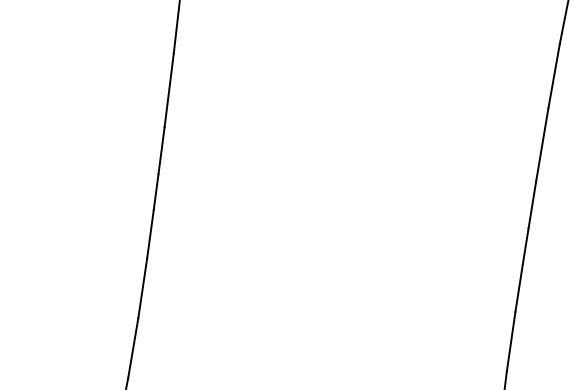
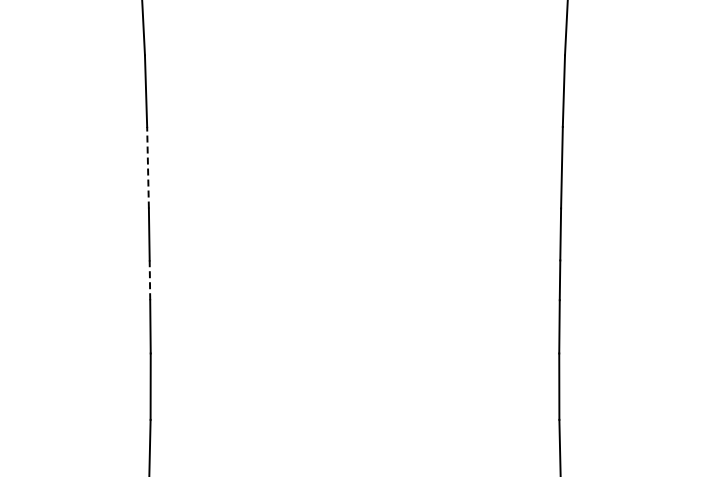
line: (169, 90) -> (148, 167), solid -> dashed
line: (155, 192) -> (149, 280), solid -> dashed

